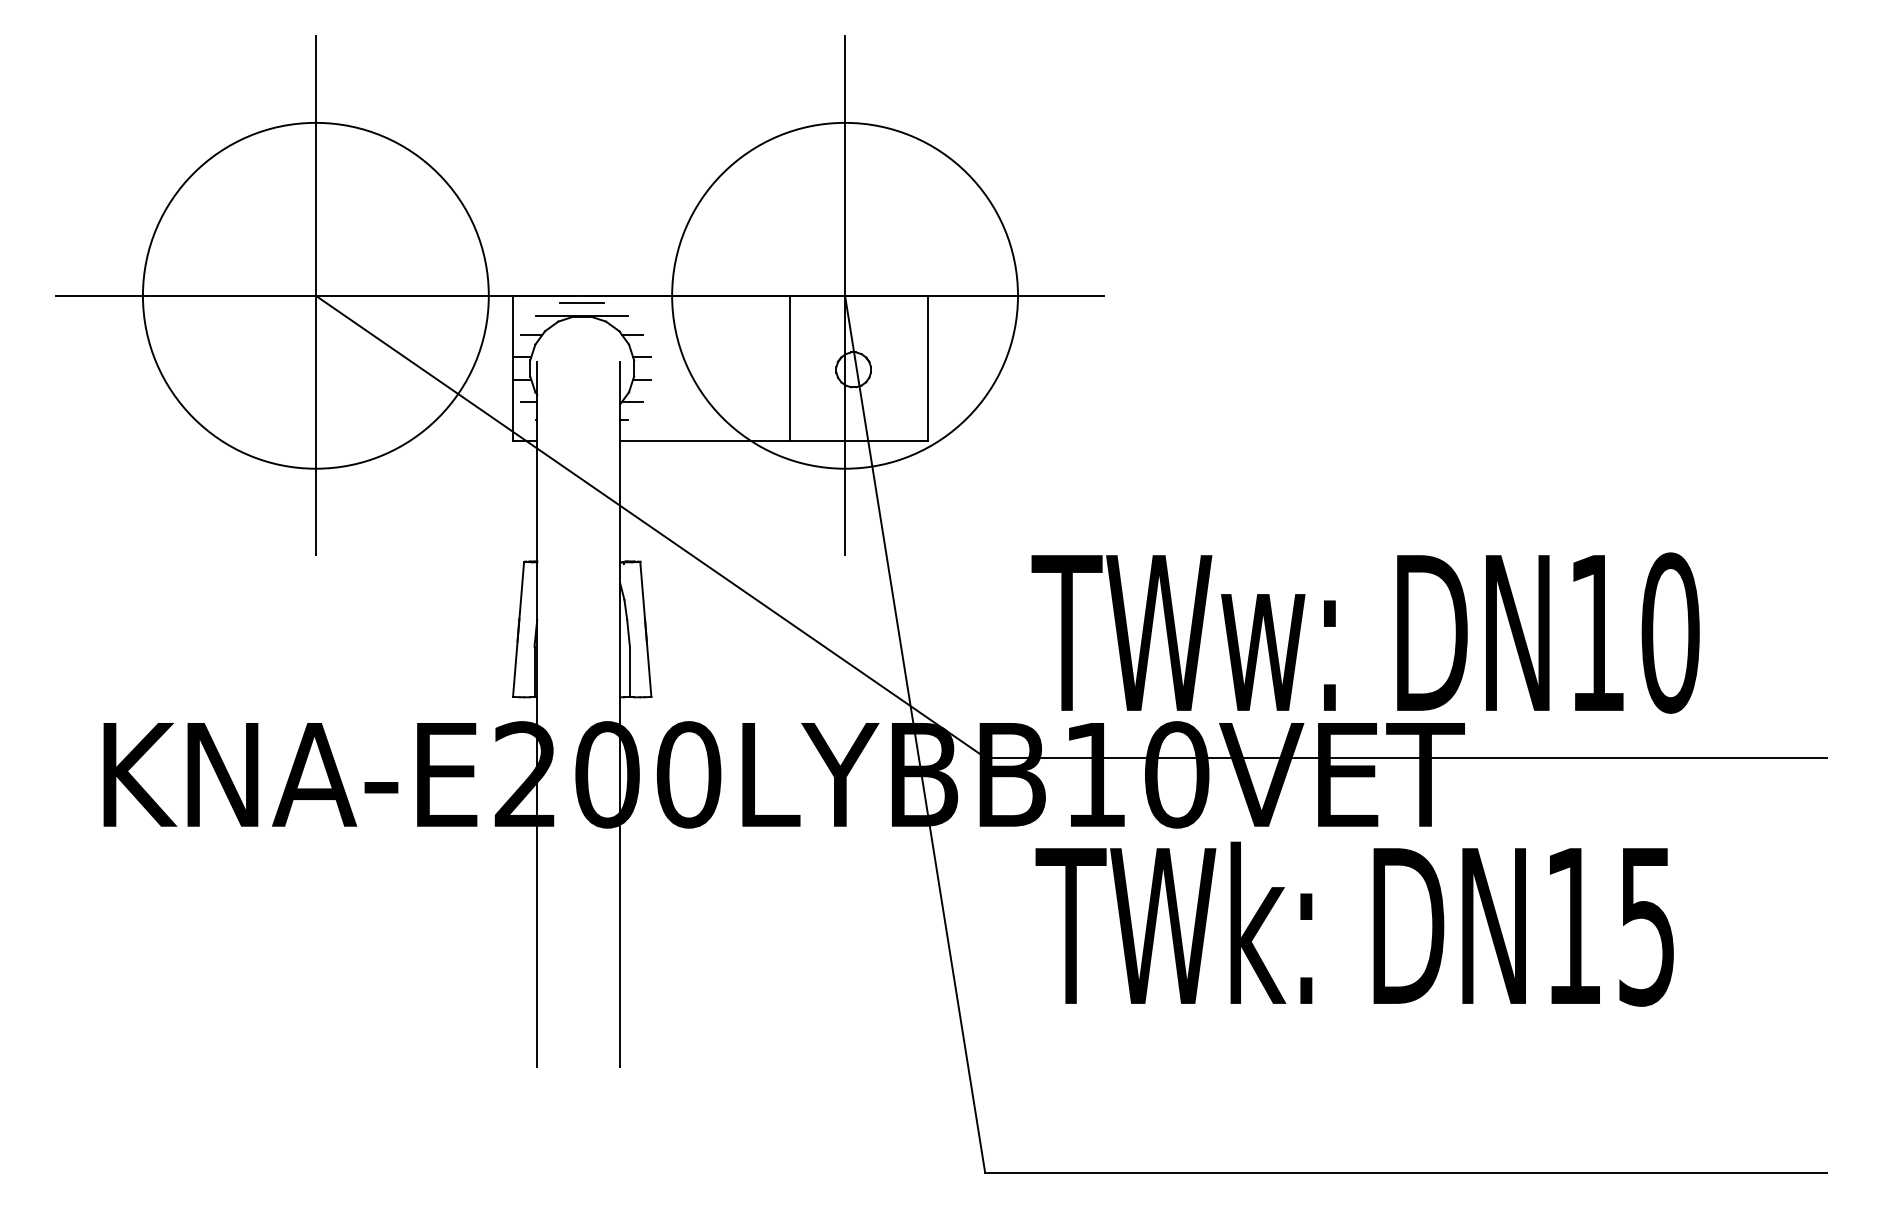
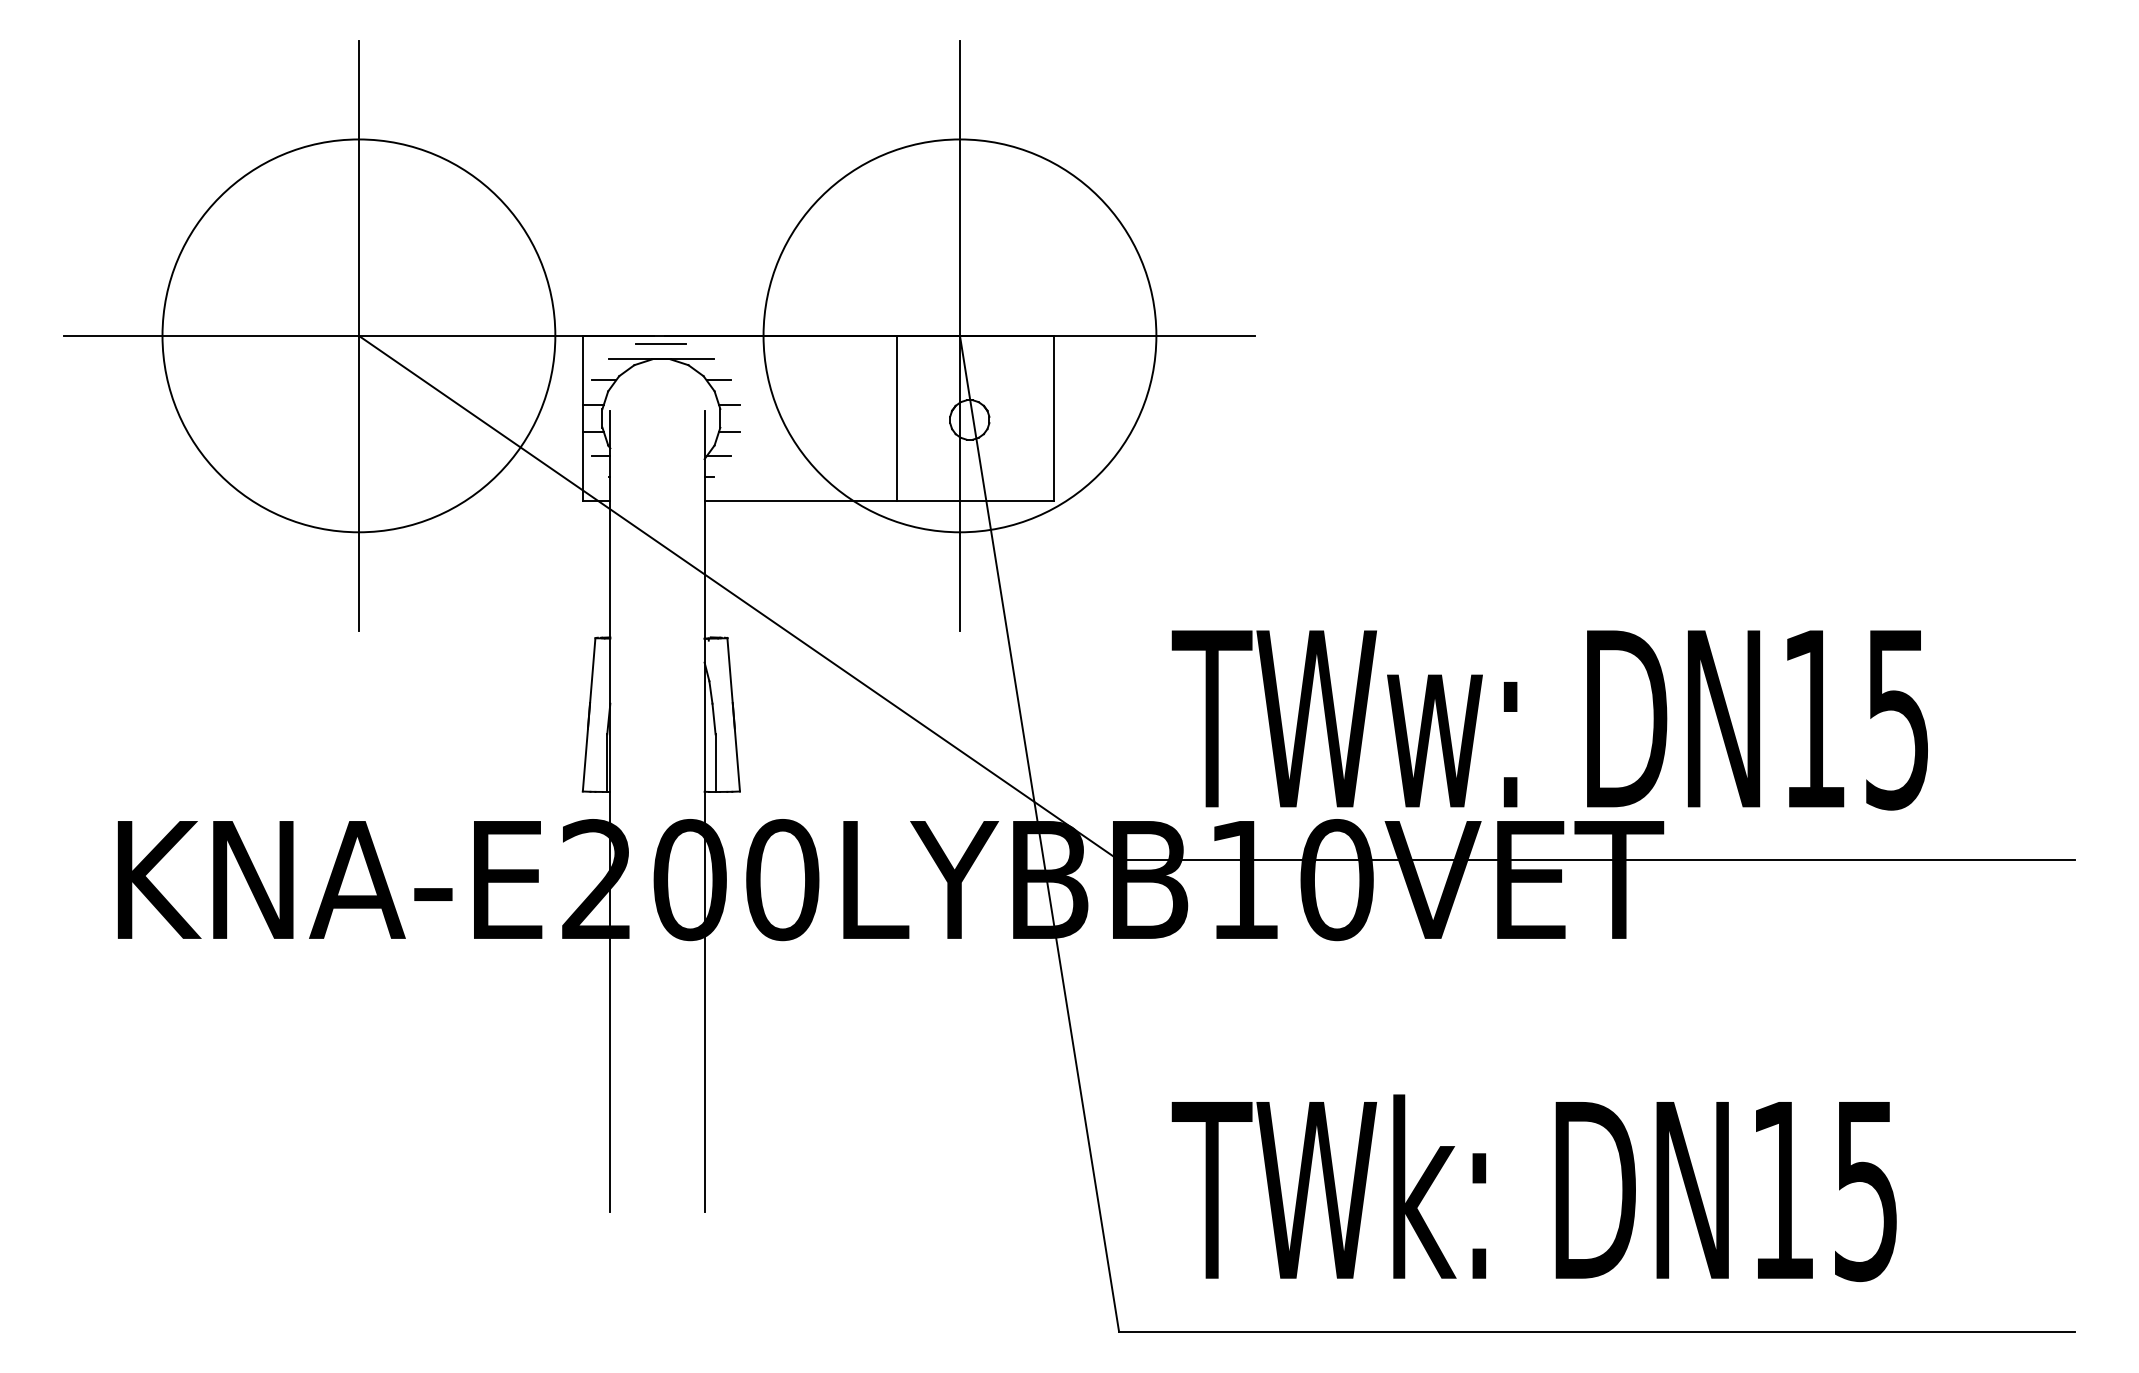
text: (1670, 632) -> (1897, 718), DN10 -> DN15
text: (1354, 923) -> (1534, 1187), moved

